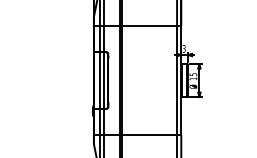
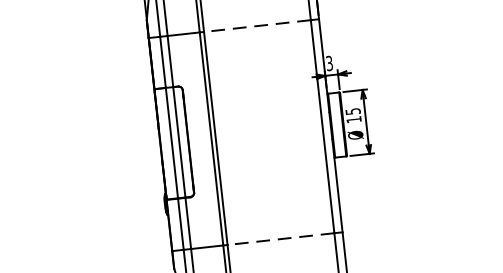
line: (149, 25) -> (256, 25), solid -> dashed
line: (149, 135) -> (280, 239), solid -> dashed

